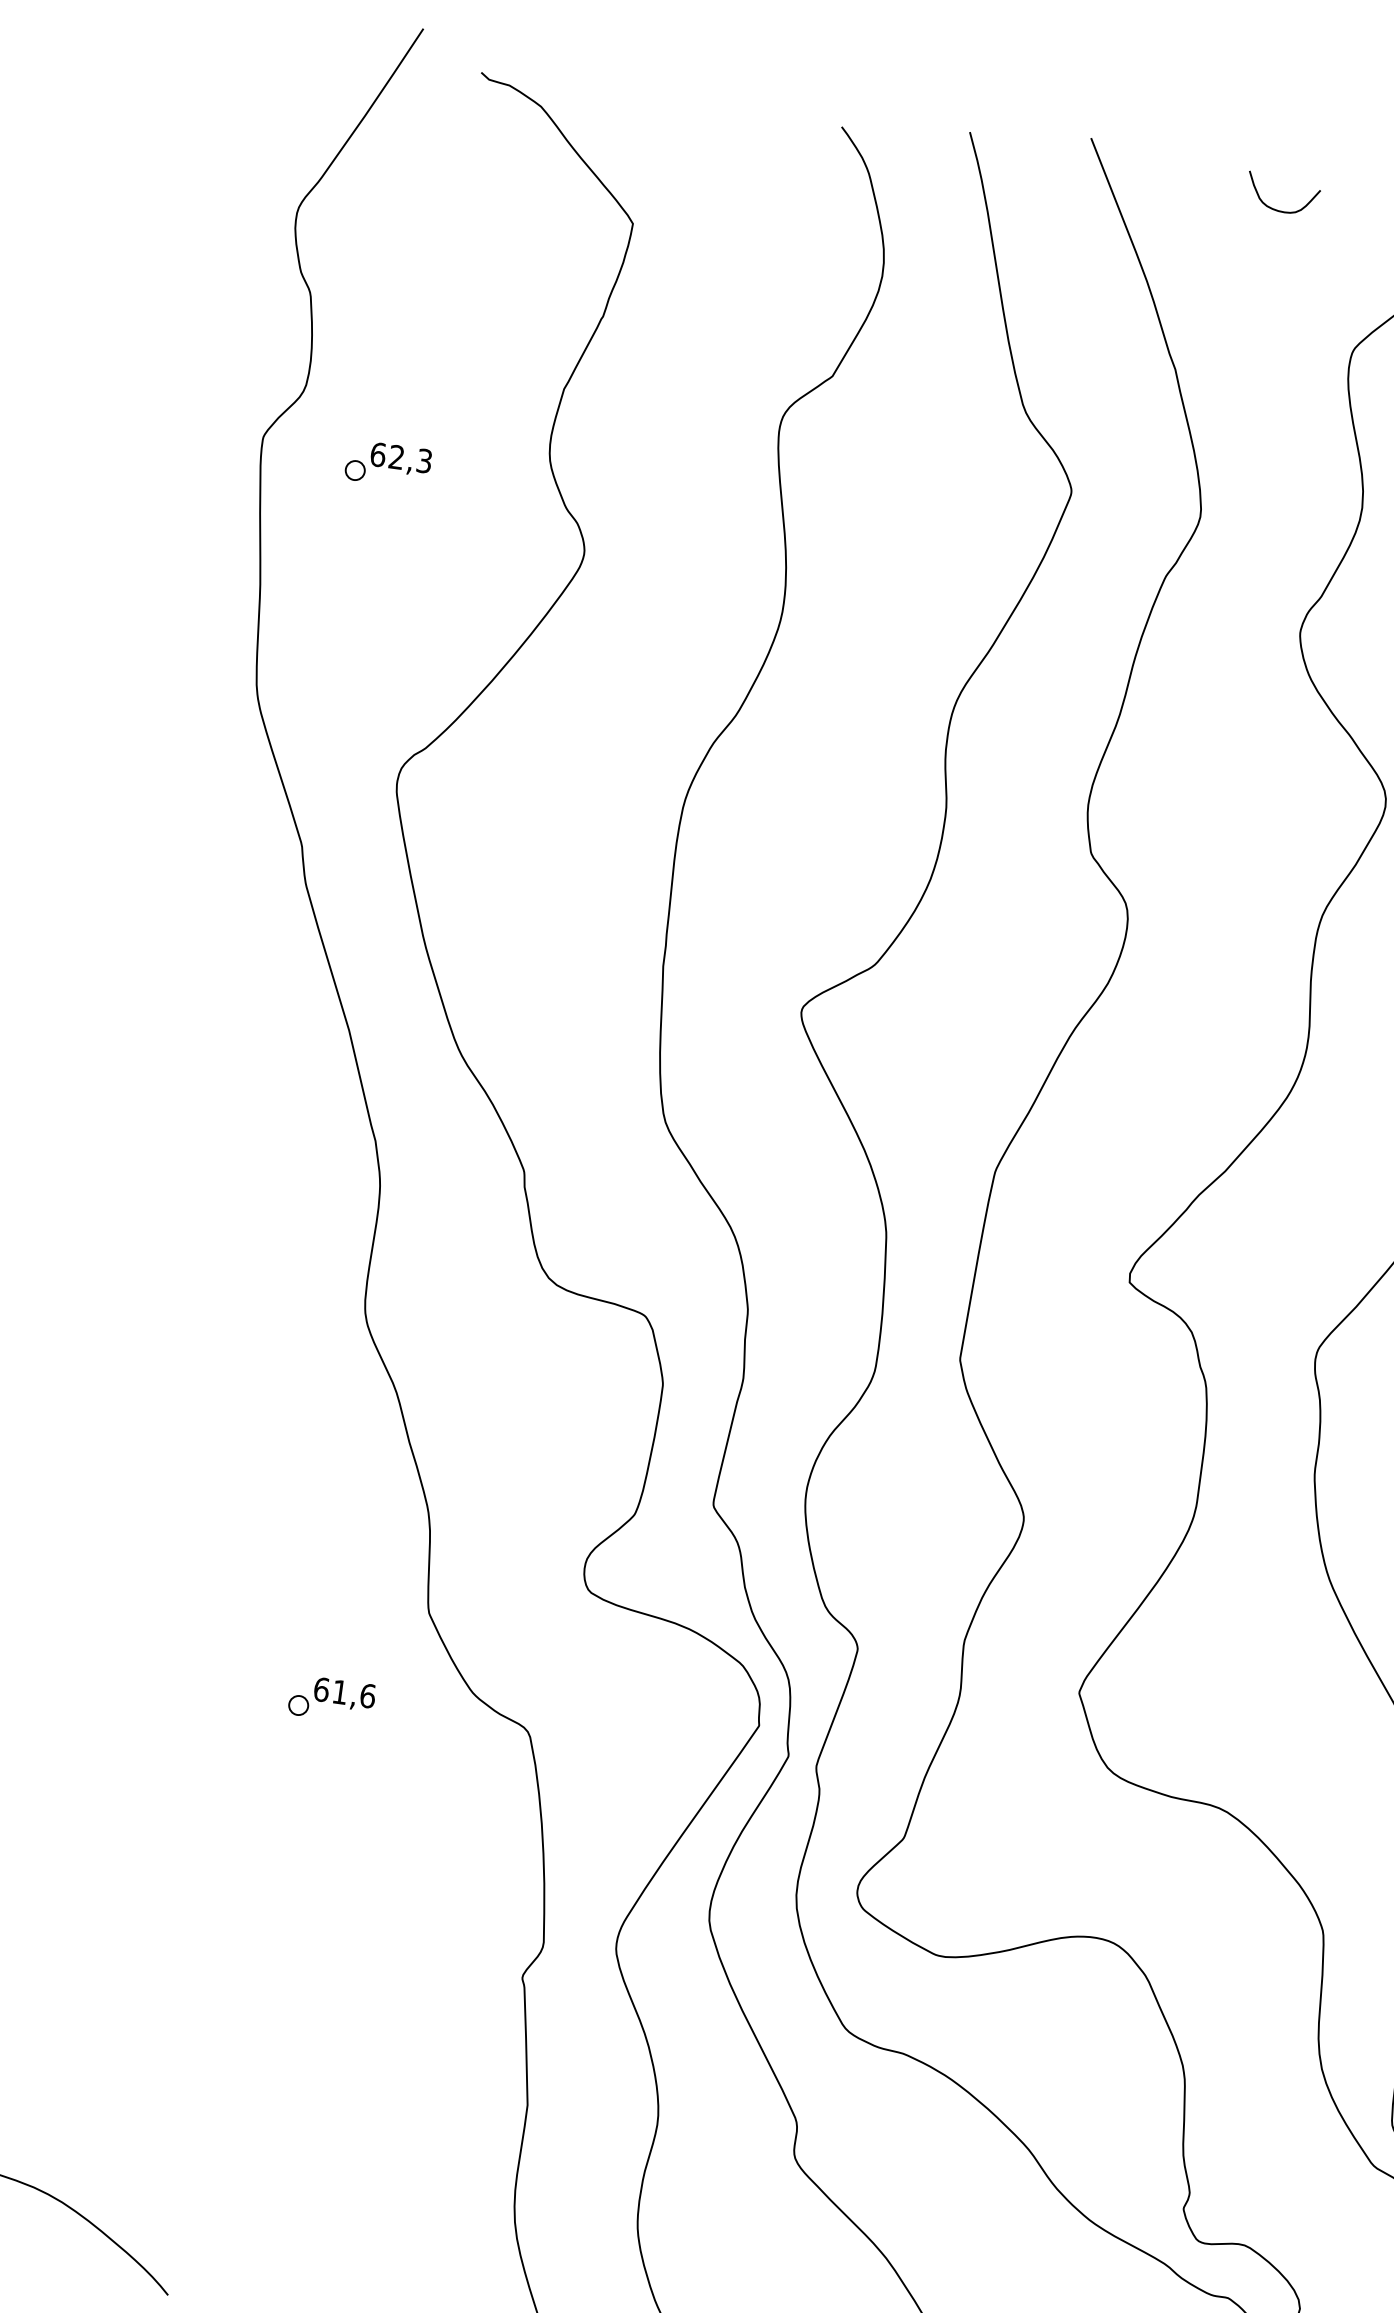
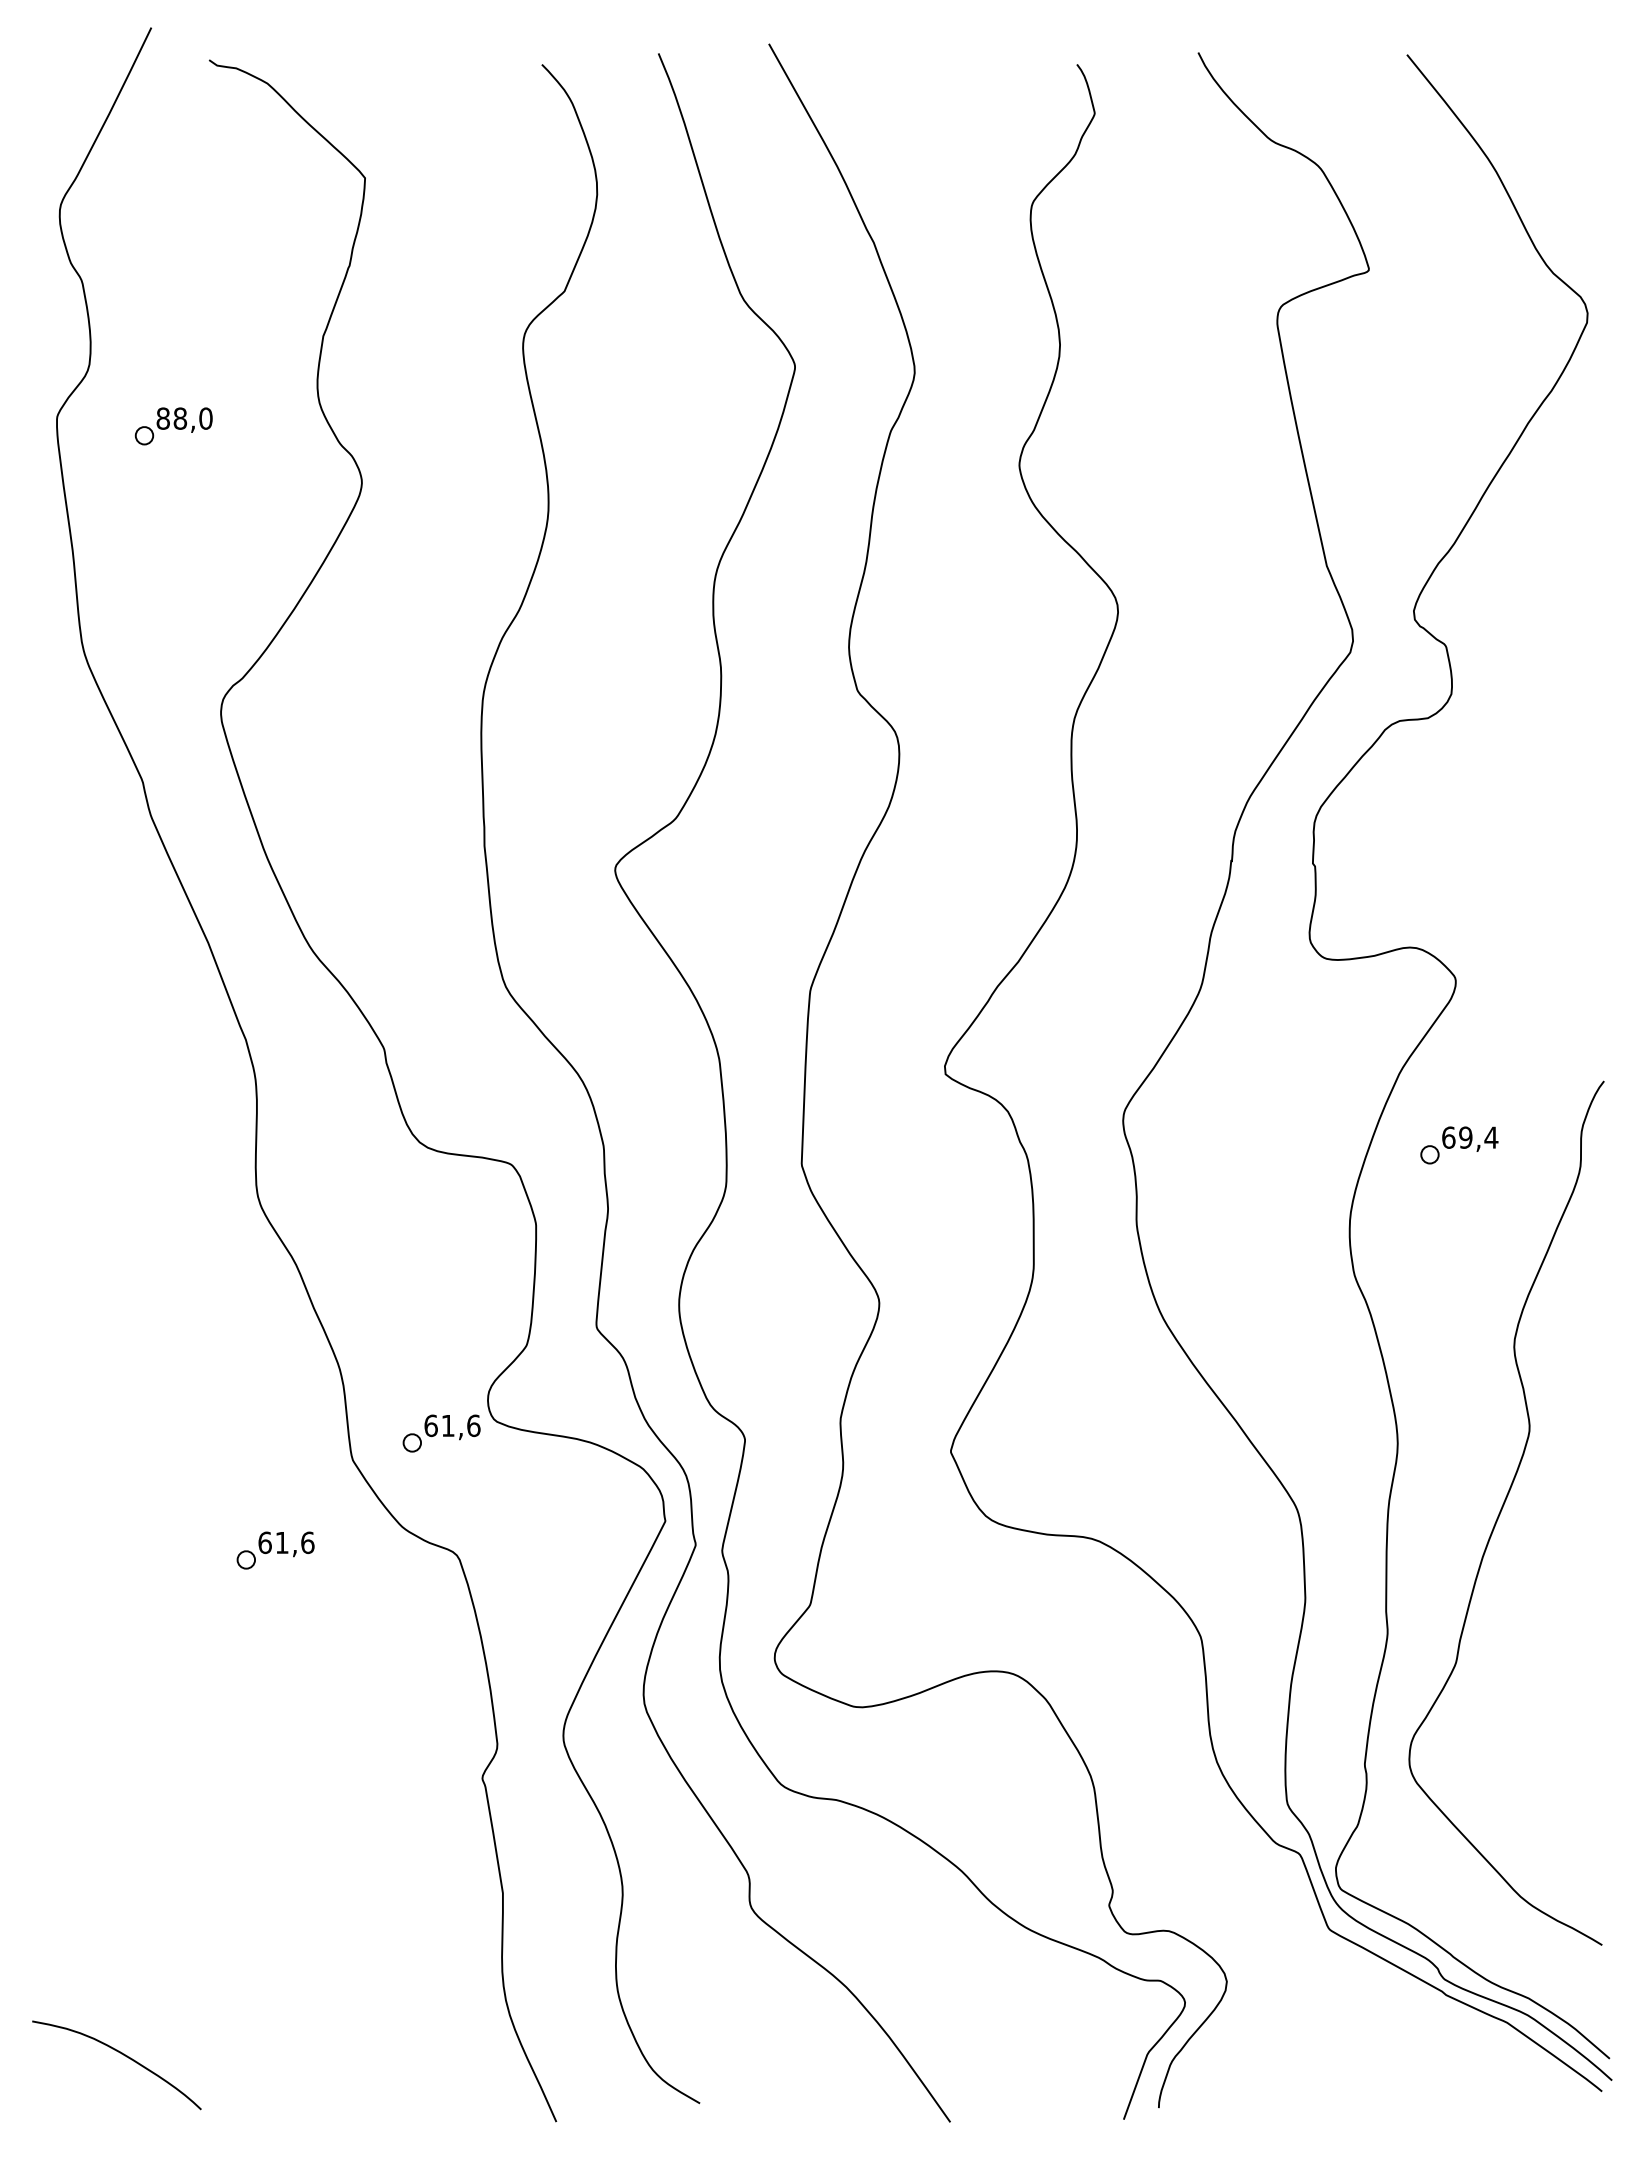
curve: (1280, 210) -> (949, 85), removed
text: (401, 457) -> (184, 418), 62,3 -> 88,0
part: (529, 1597) -> (441, 1433), added

